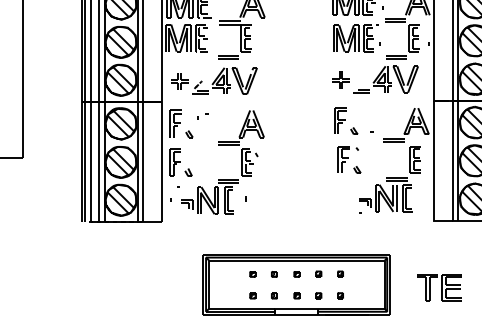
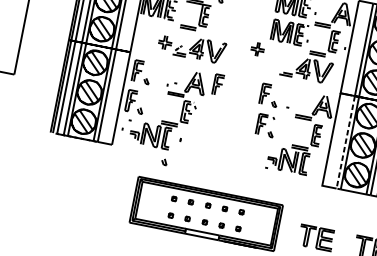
part: (340, 79) -> (257, 48), moved
part: (214, 80) -> (191, 47), moved
part: (202, 116) -> (171, 84), moved
part: (279, 120) -> (218, 84), added
line: (453, 165) -> (345, 145), solid -> dashed
part: (231, 230) -> (164, 161), added

